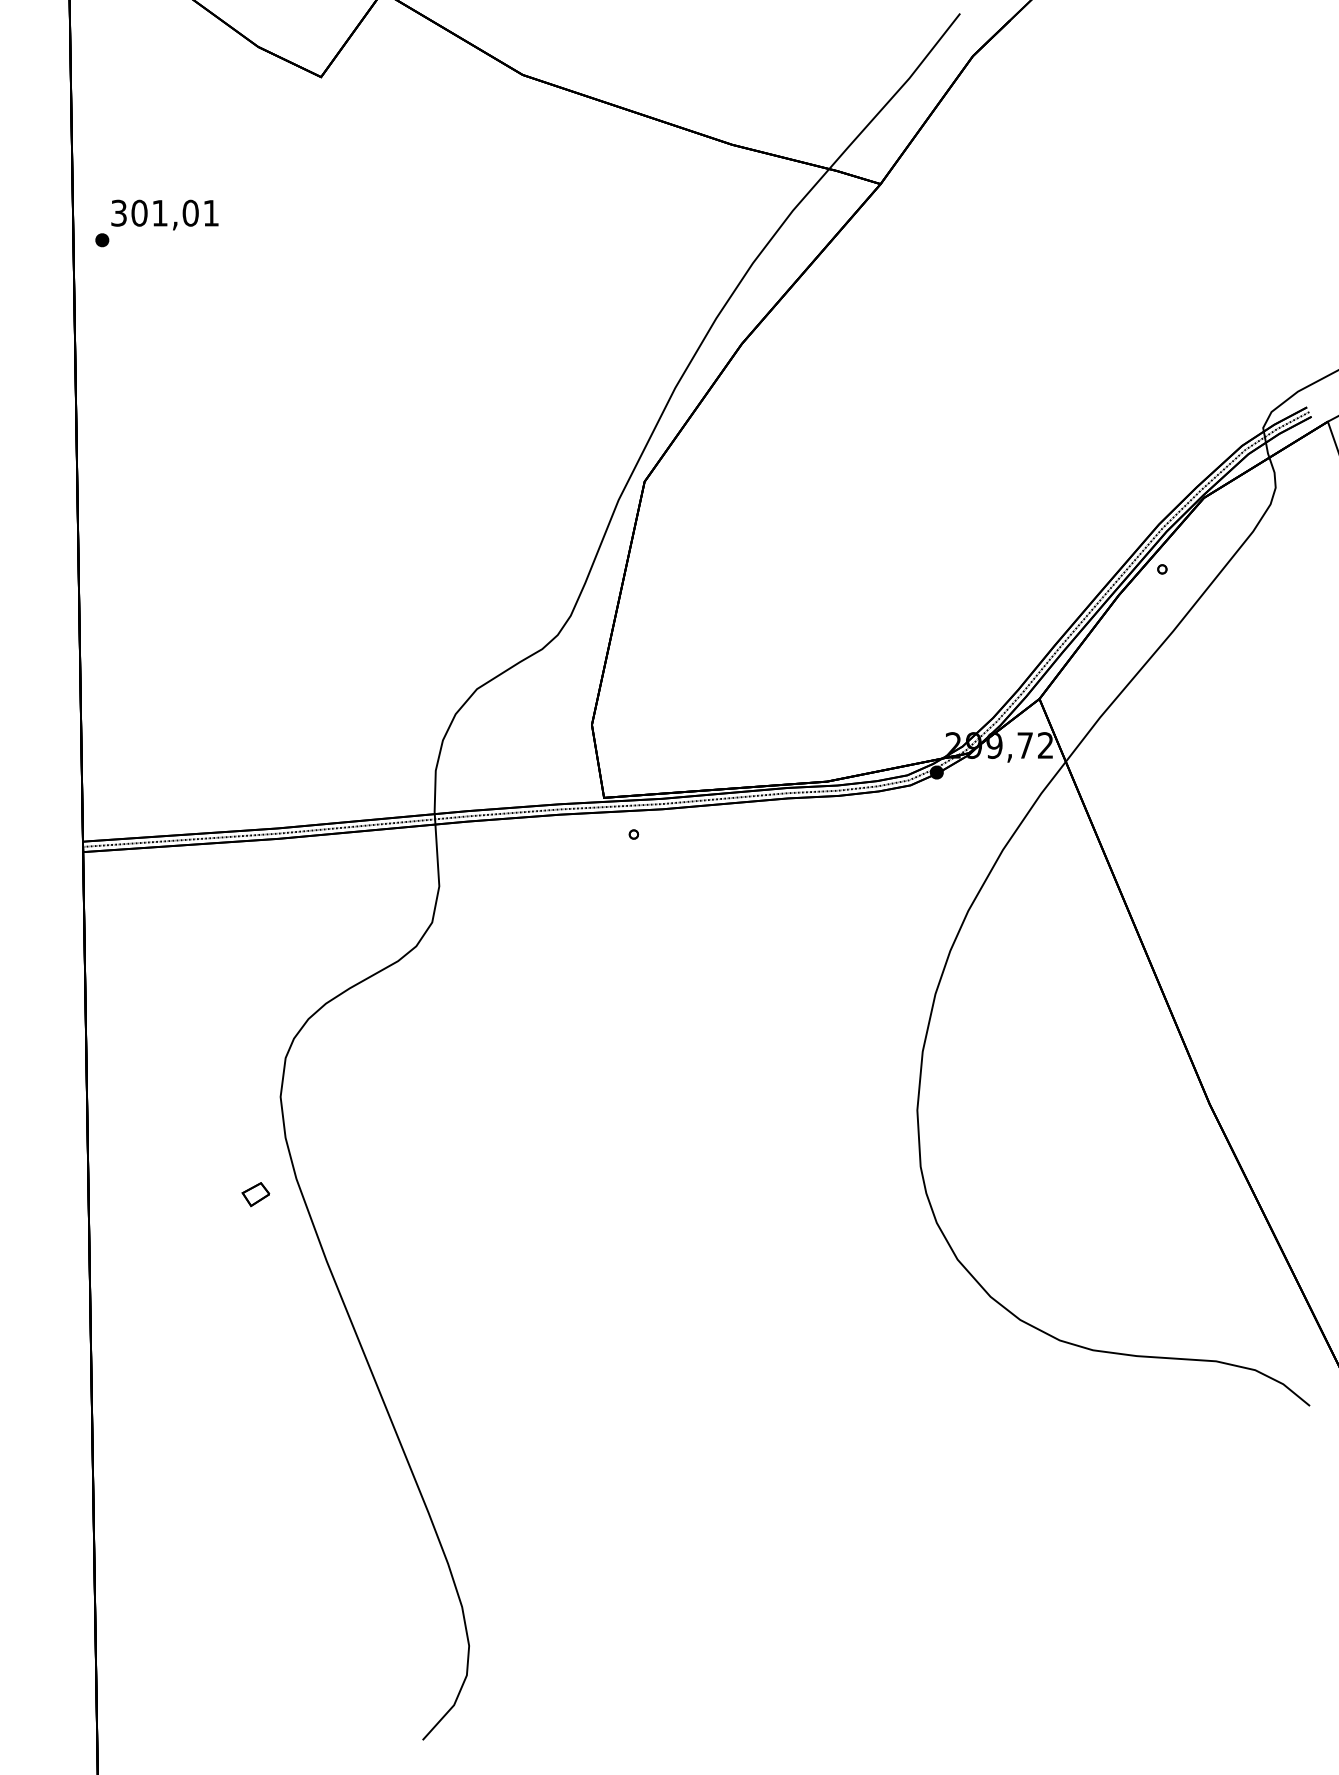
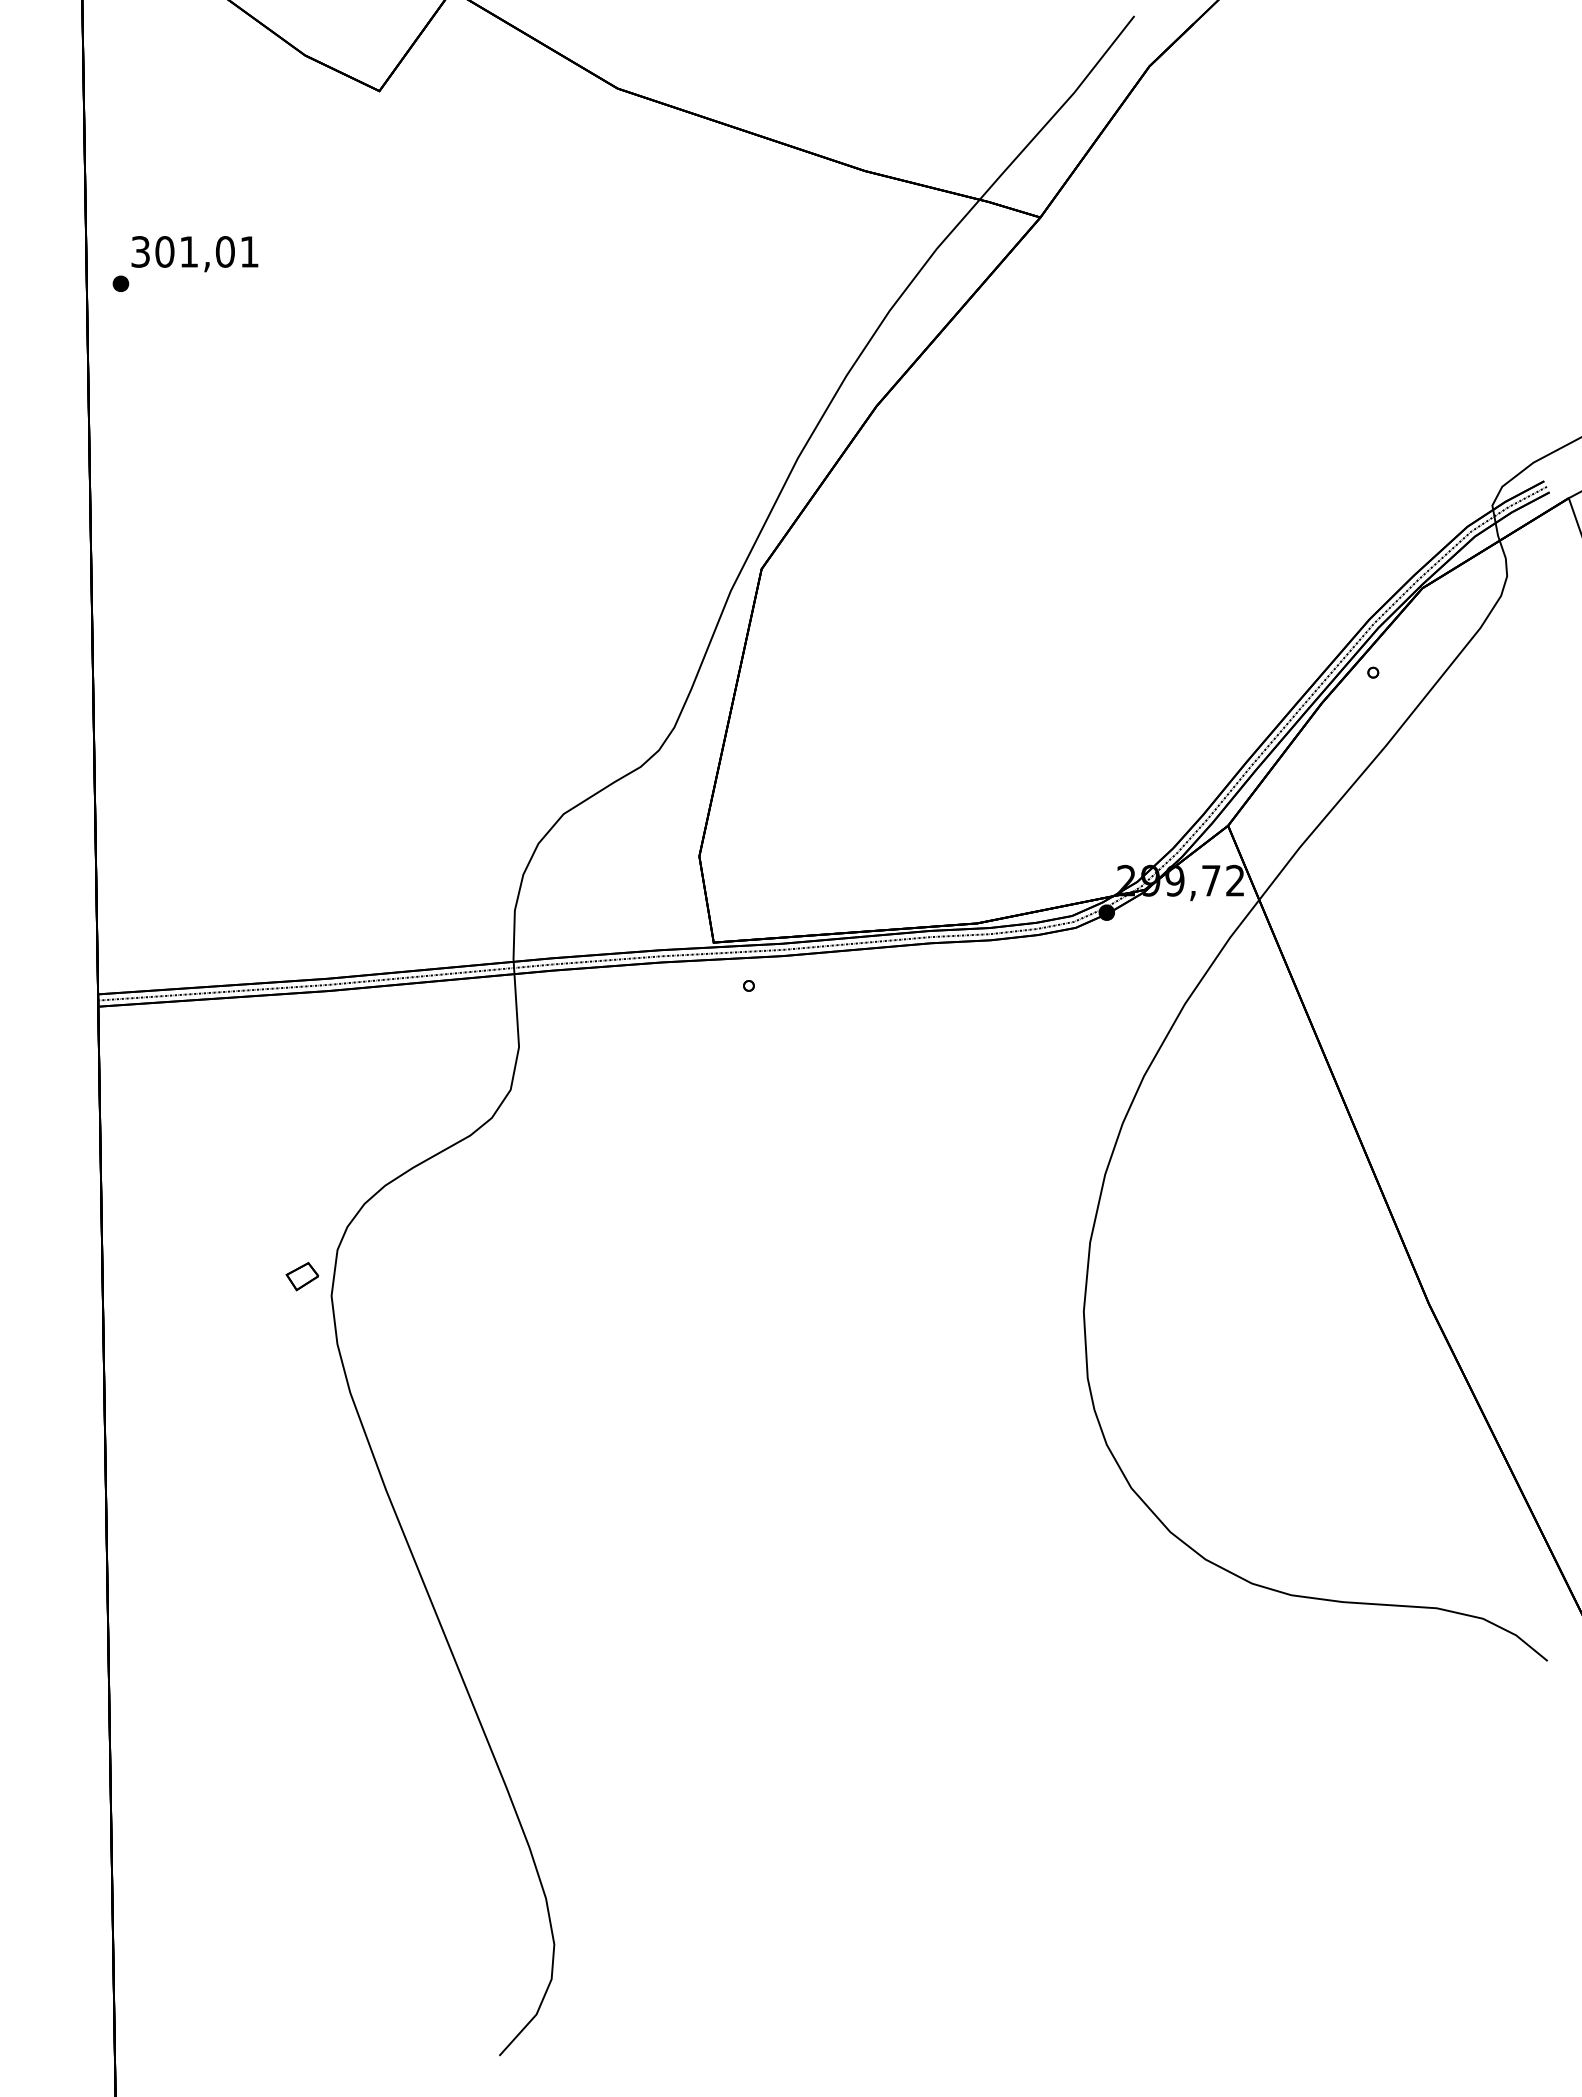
part: (255, 1194) -> (301, 1276), moved

